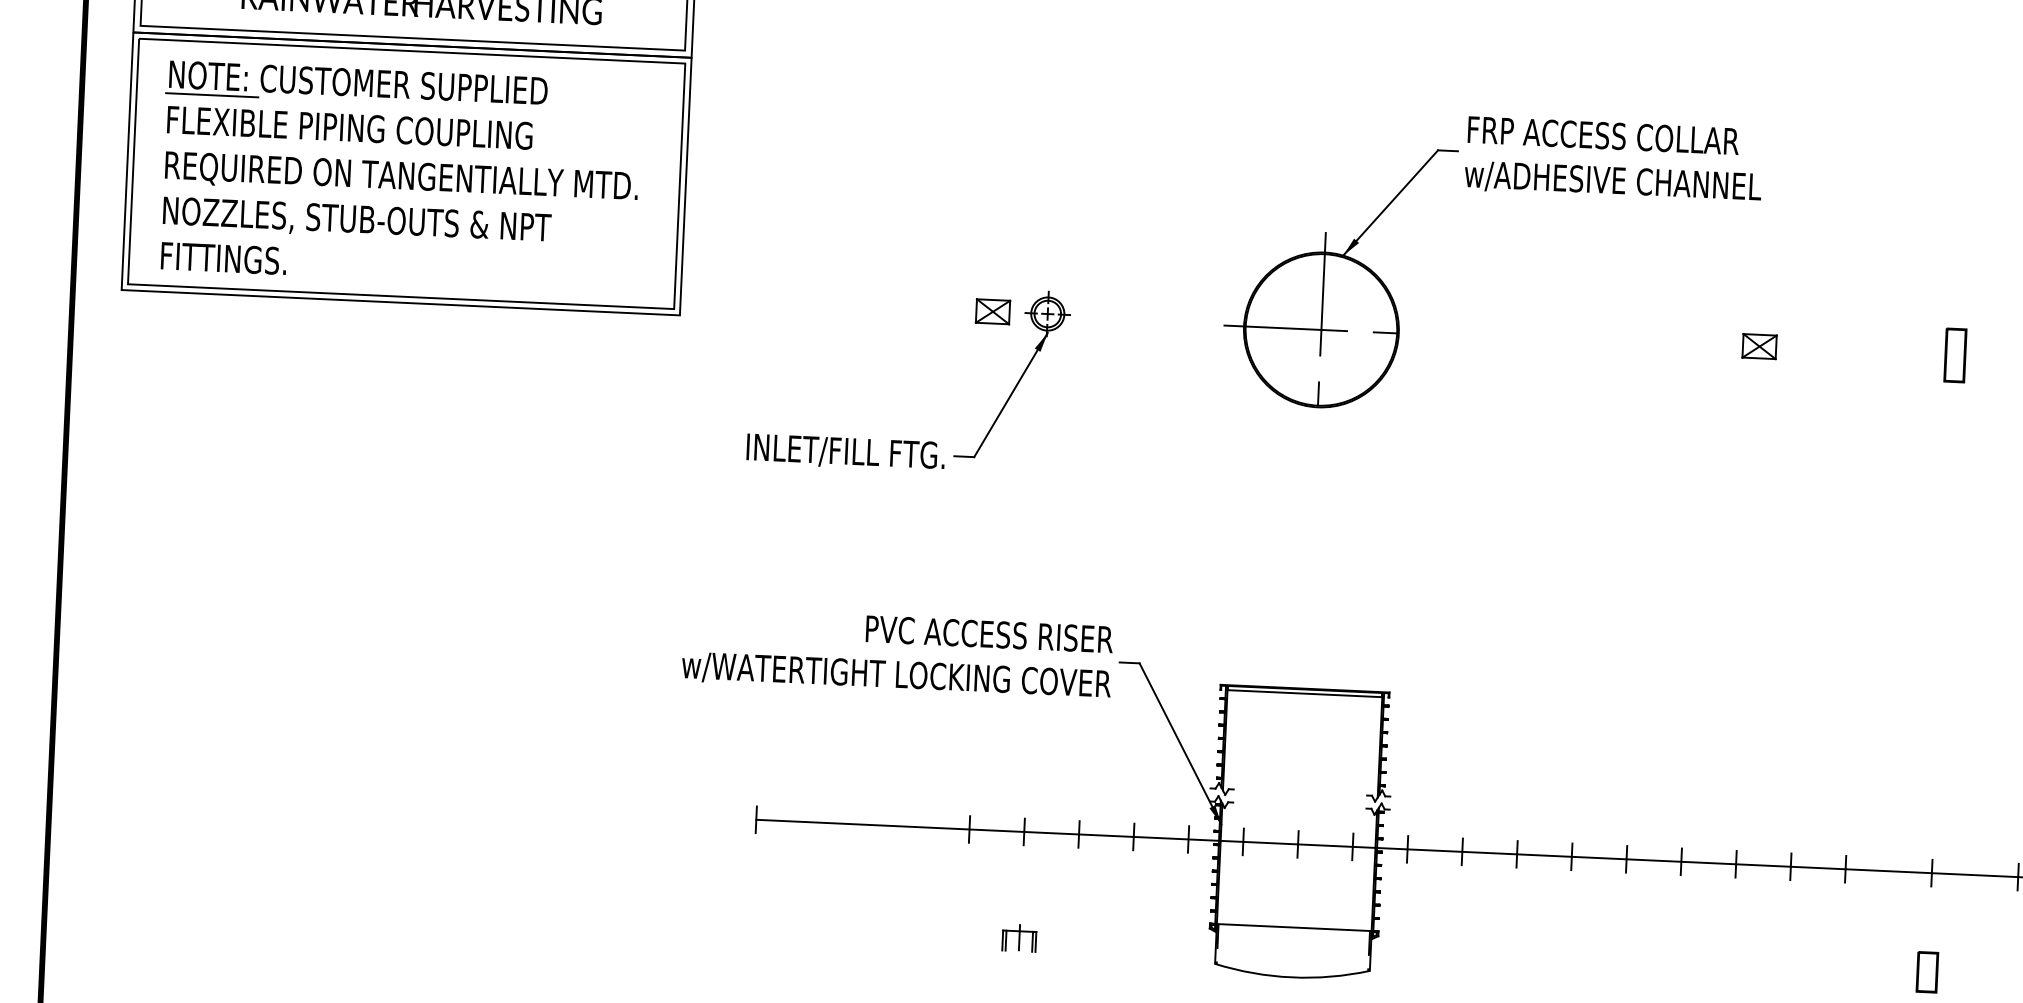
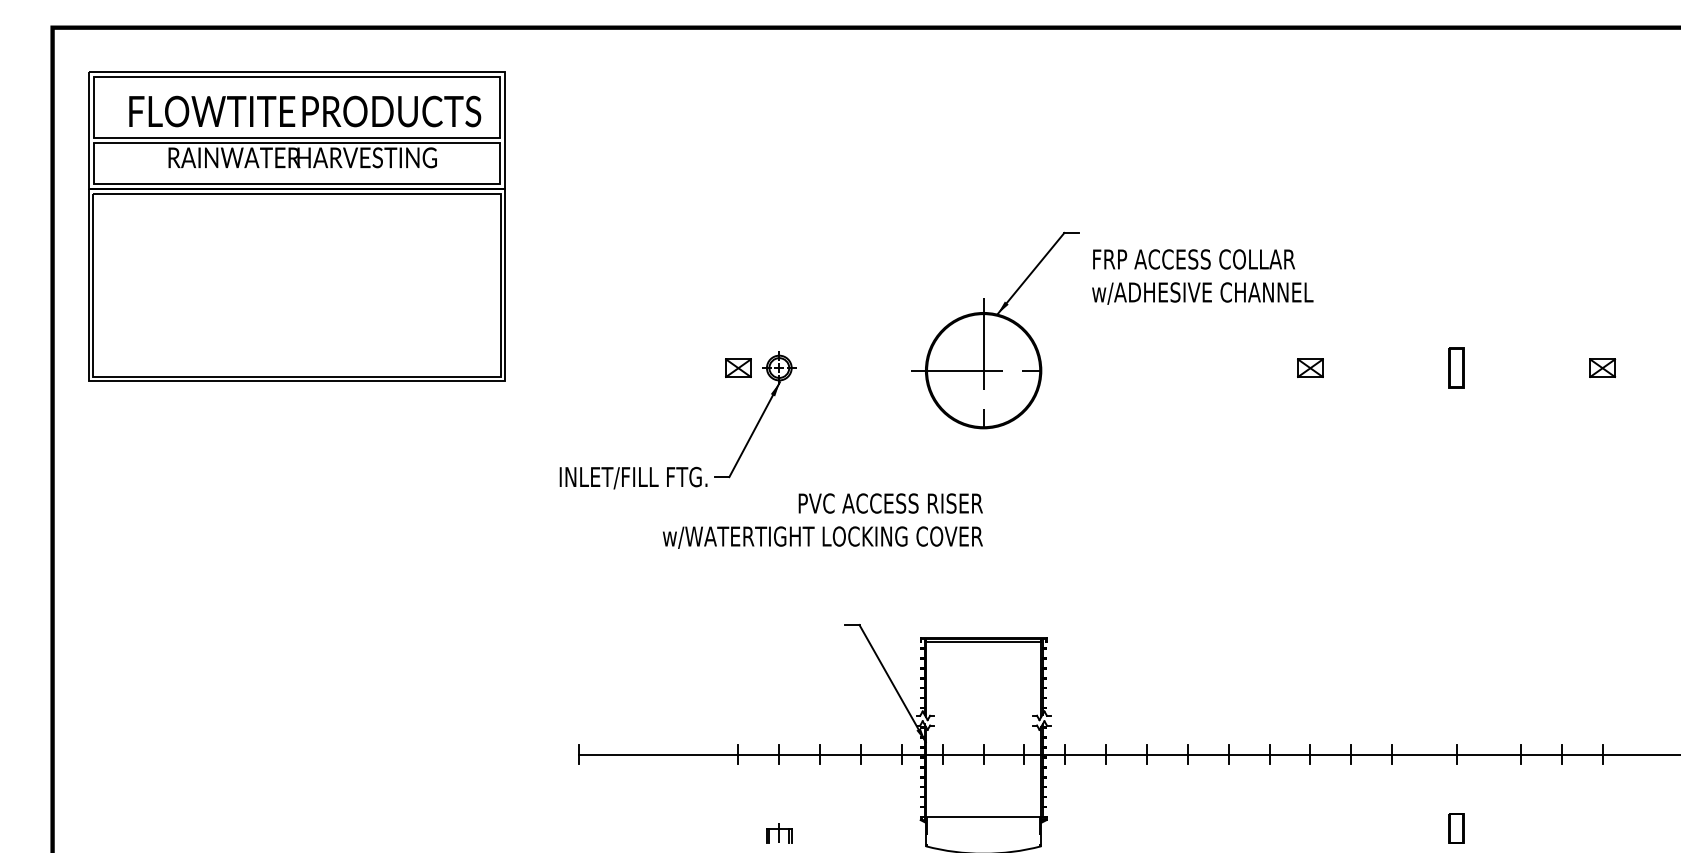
text: (1613, 159) -> (1202, 276), moved
part: (398, 175) -> (291, 286), removed
text: (896, 652) -> (822, 520), moved

